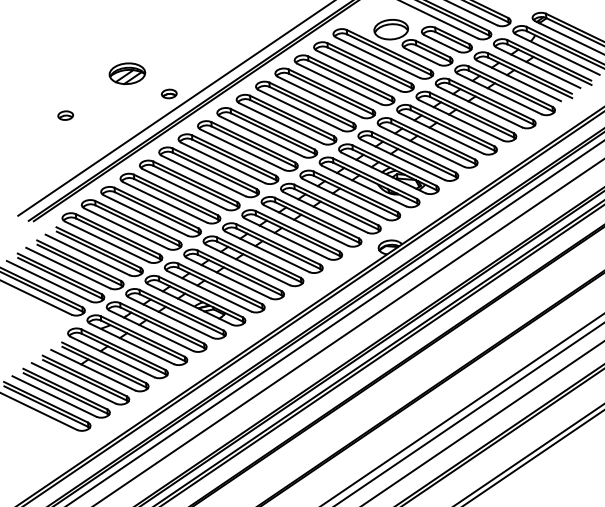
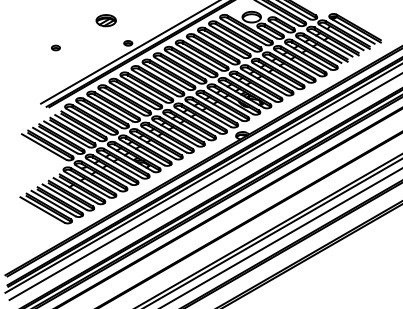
part: (126, 73) -> (105, 20), moved
part: (64, 114) -> (55, 47), moved

